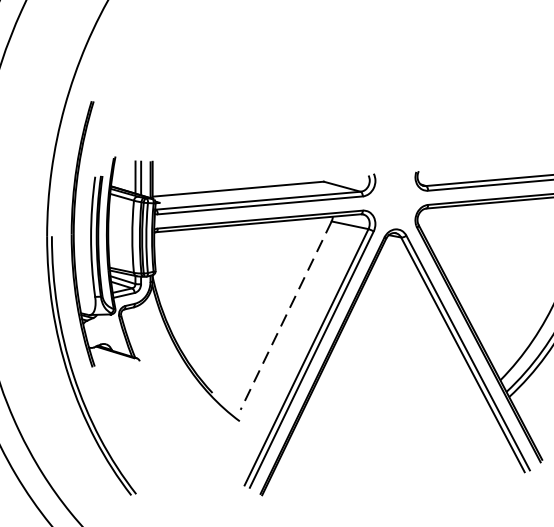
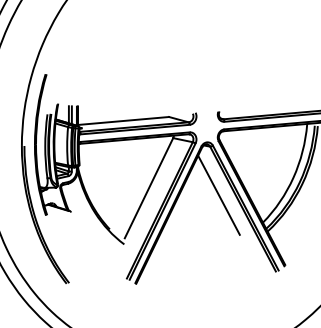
line: (287, 316) -> (149, 188), dashed -> solid
line: (416, 327) -> (218, 194), added

